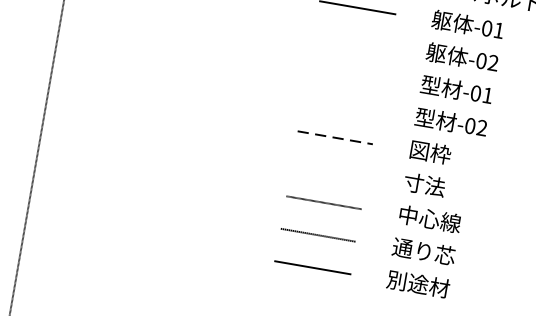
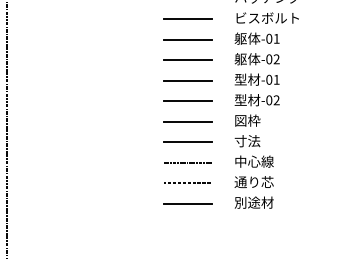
line: (351, 40) -> (187, 60), added
line: (346, 72) -> (187, 80), added
line: (340, 105) -> (187, 101), added
line: (334, 137) -> (187, 121), dashed -> solid
line: (329, 170) -> (187, 142), added

